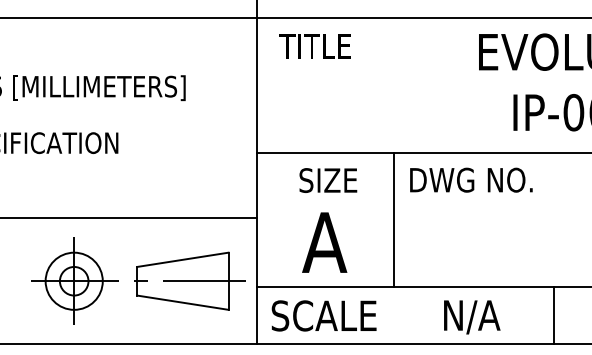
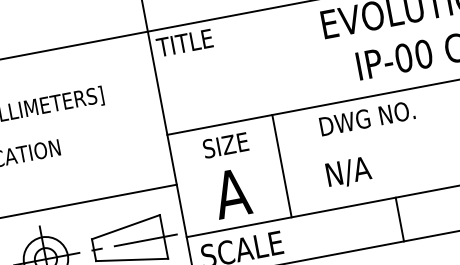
text: (314, 46) -> (184, 43), moved
text: (471, 179) -> (367, 117), moved
line: (554, 315) -> (400, 219), moved
text: (472, 317) -> (349, 172), moved

